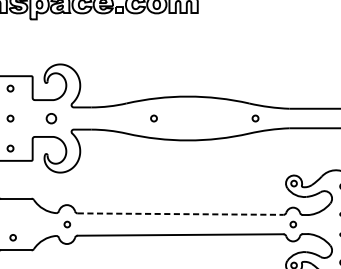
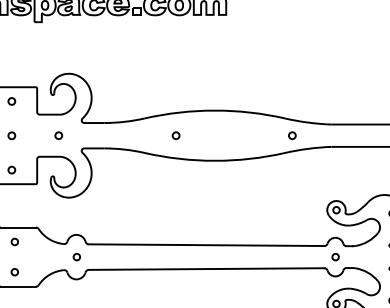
circle: (51, 118) -> (58, 135), size x0.62
circle: (12, 210) -> (14, 241), added
line: (180, 214) -> (206, 245), dashed -> solid

